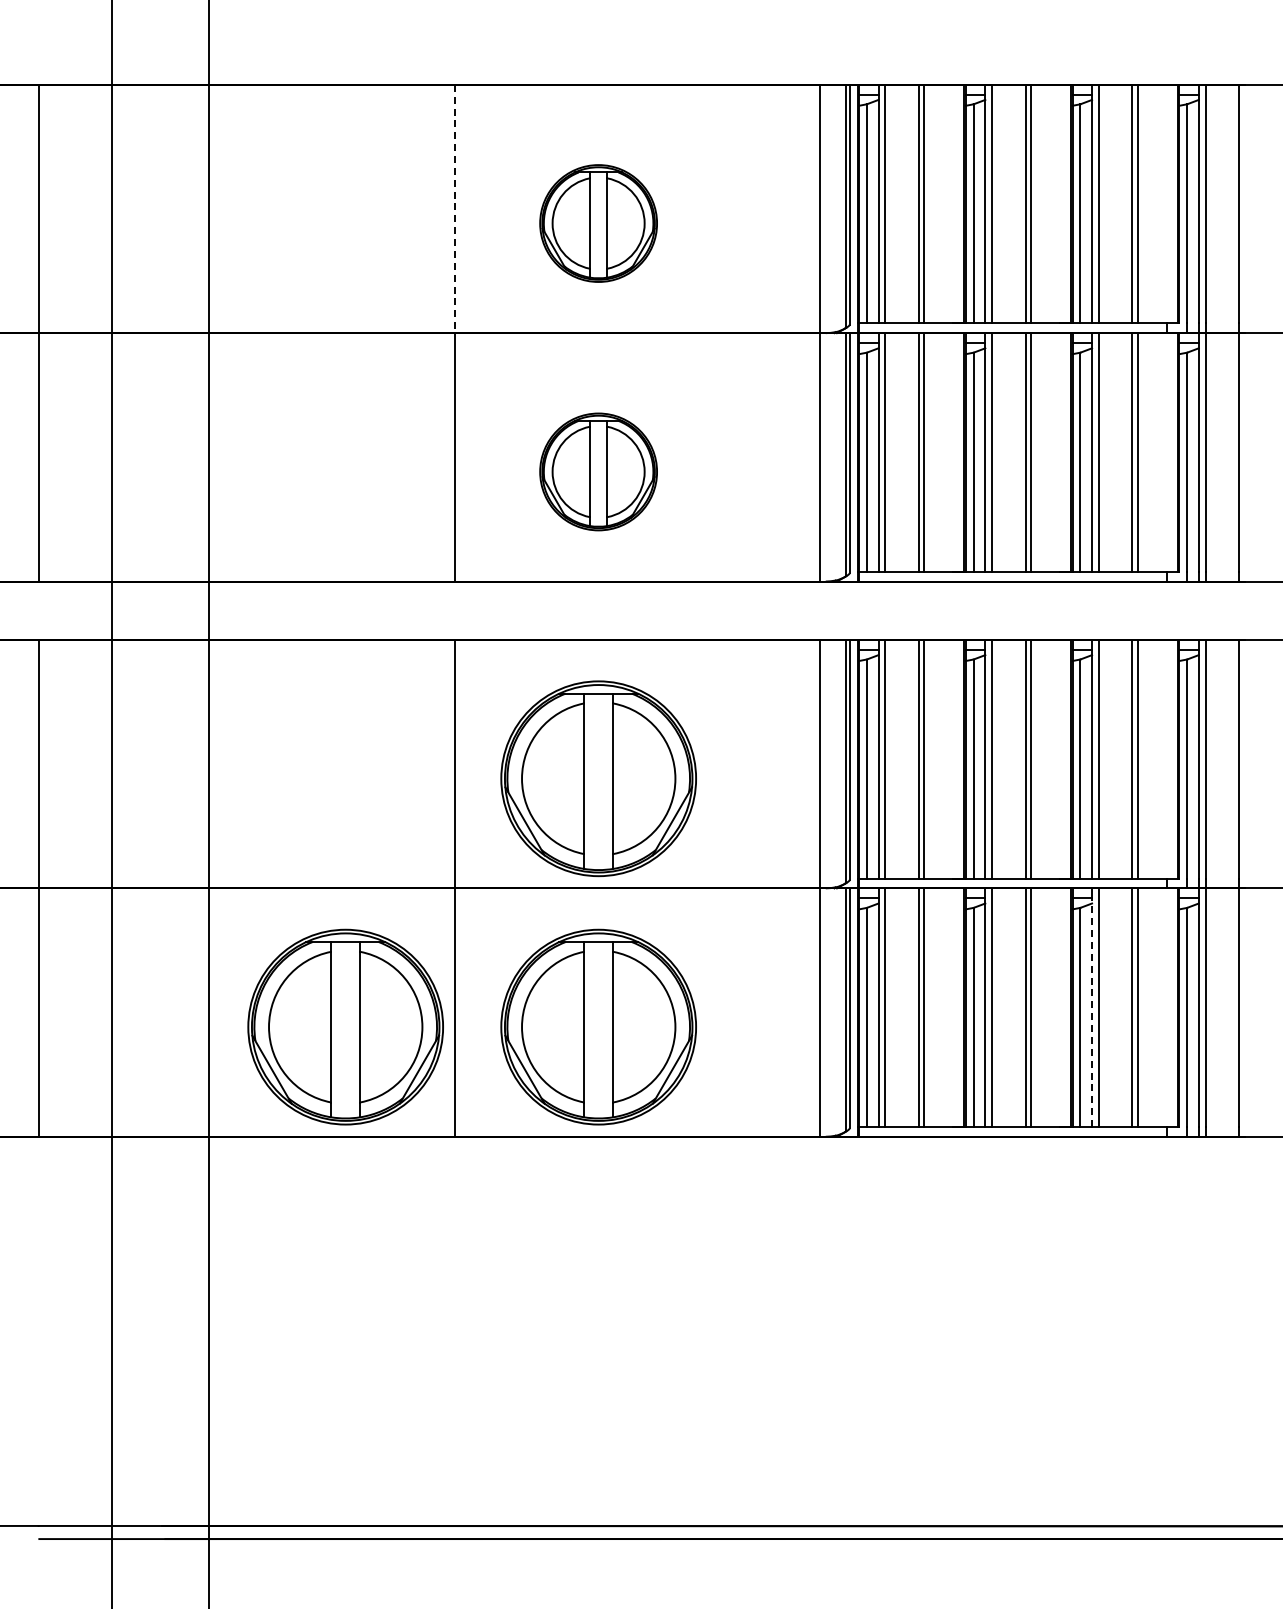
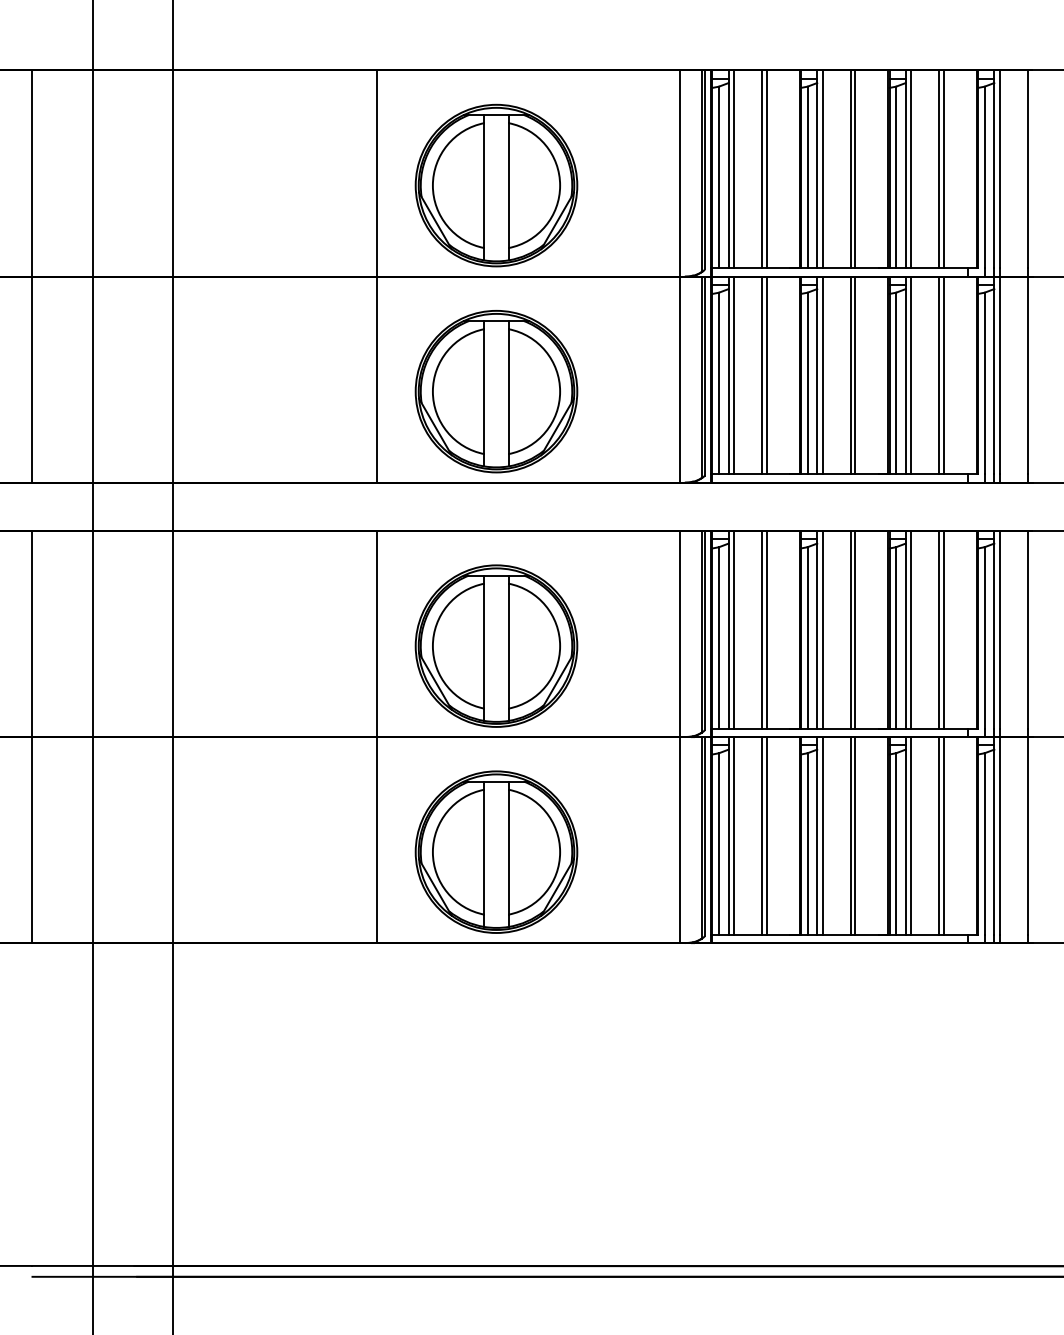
line: (455, 209) -> (377, 173), dashed -> solid
part: (598, 223) -> (496, 185), size x1.67
part: (598, 471) -> (496, 391), size x1.67
line: (1092, 1012) -> (906, 840), dashed -> solid
part: (345, 1026) -> (286, 851), removed

